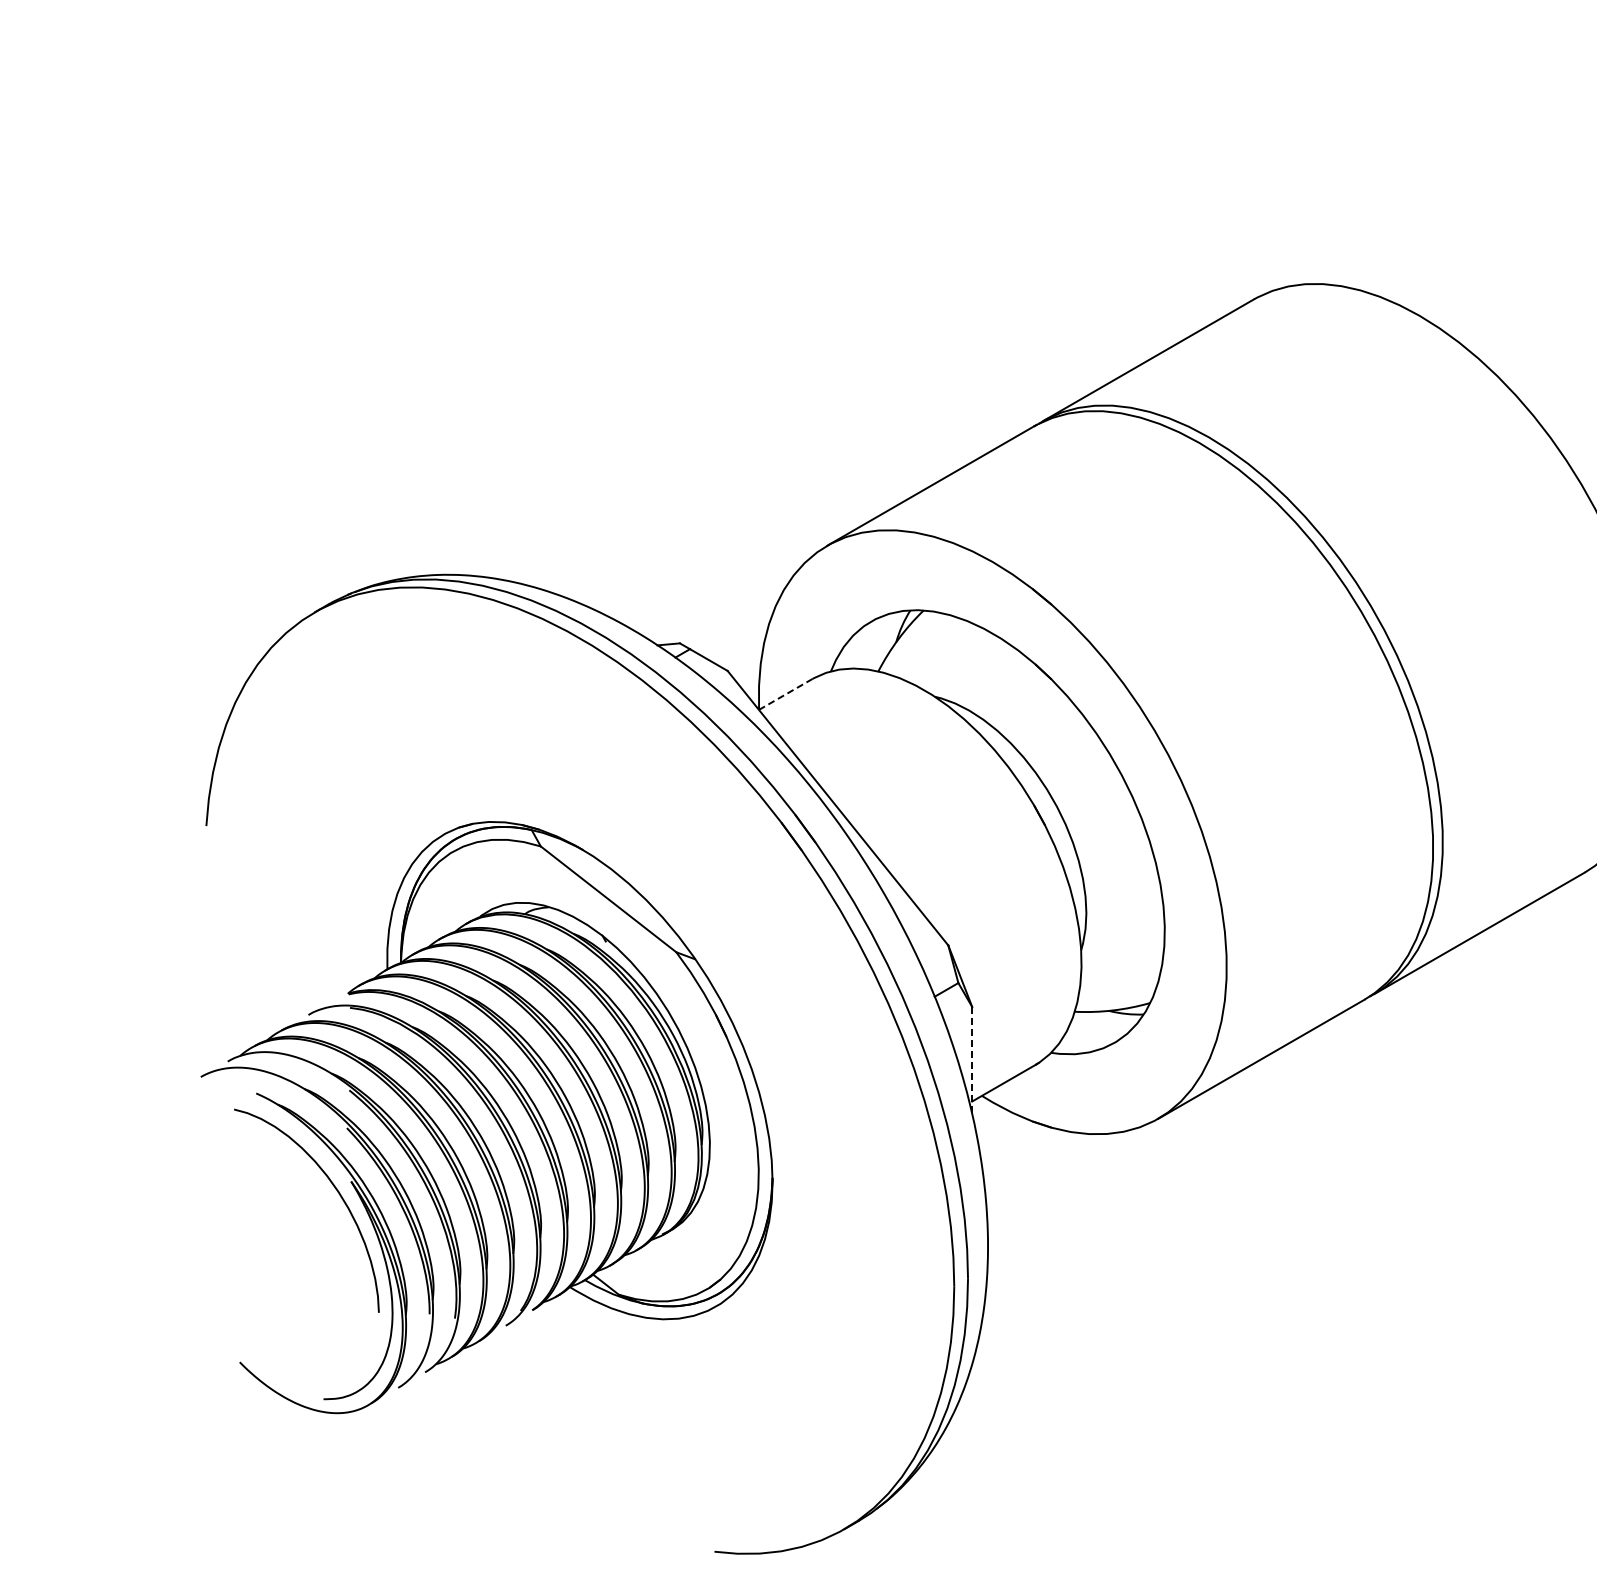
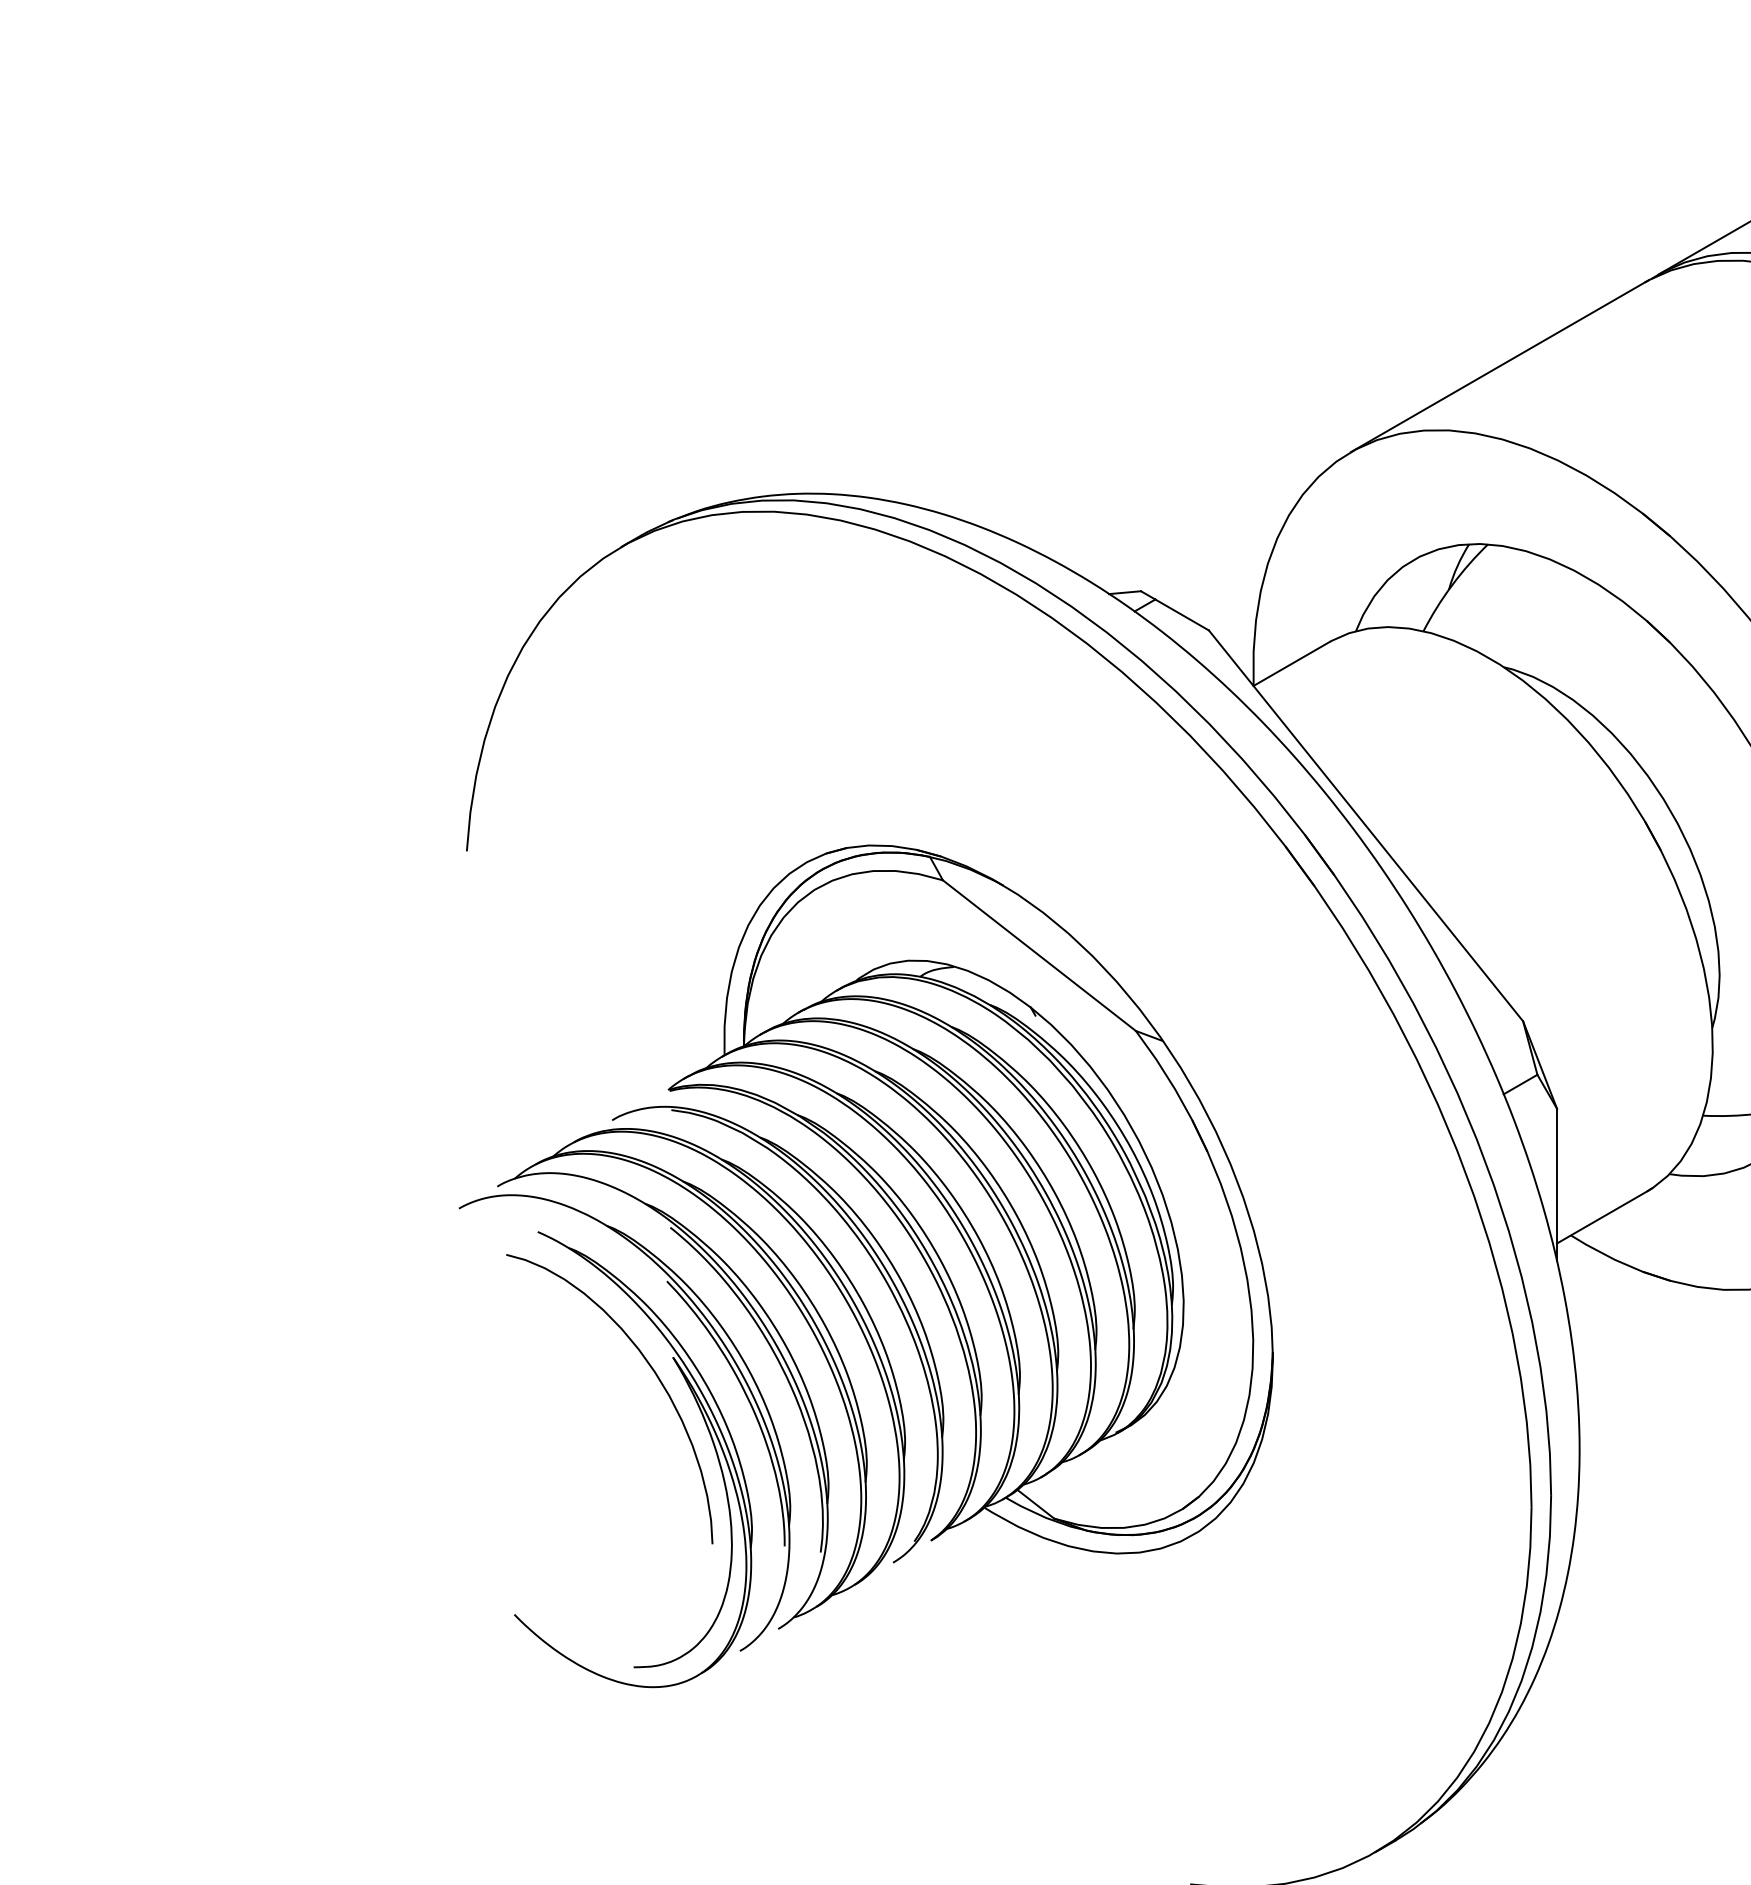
line: (785, 694) -> (1291, 664), dashed -> solid
line: (972, 1060) -> (1557, 1185), dashed -> solid

